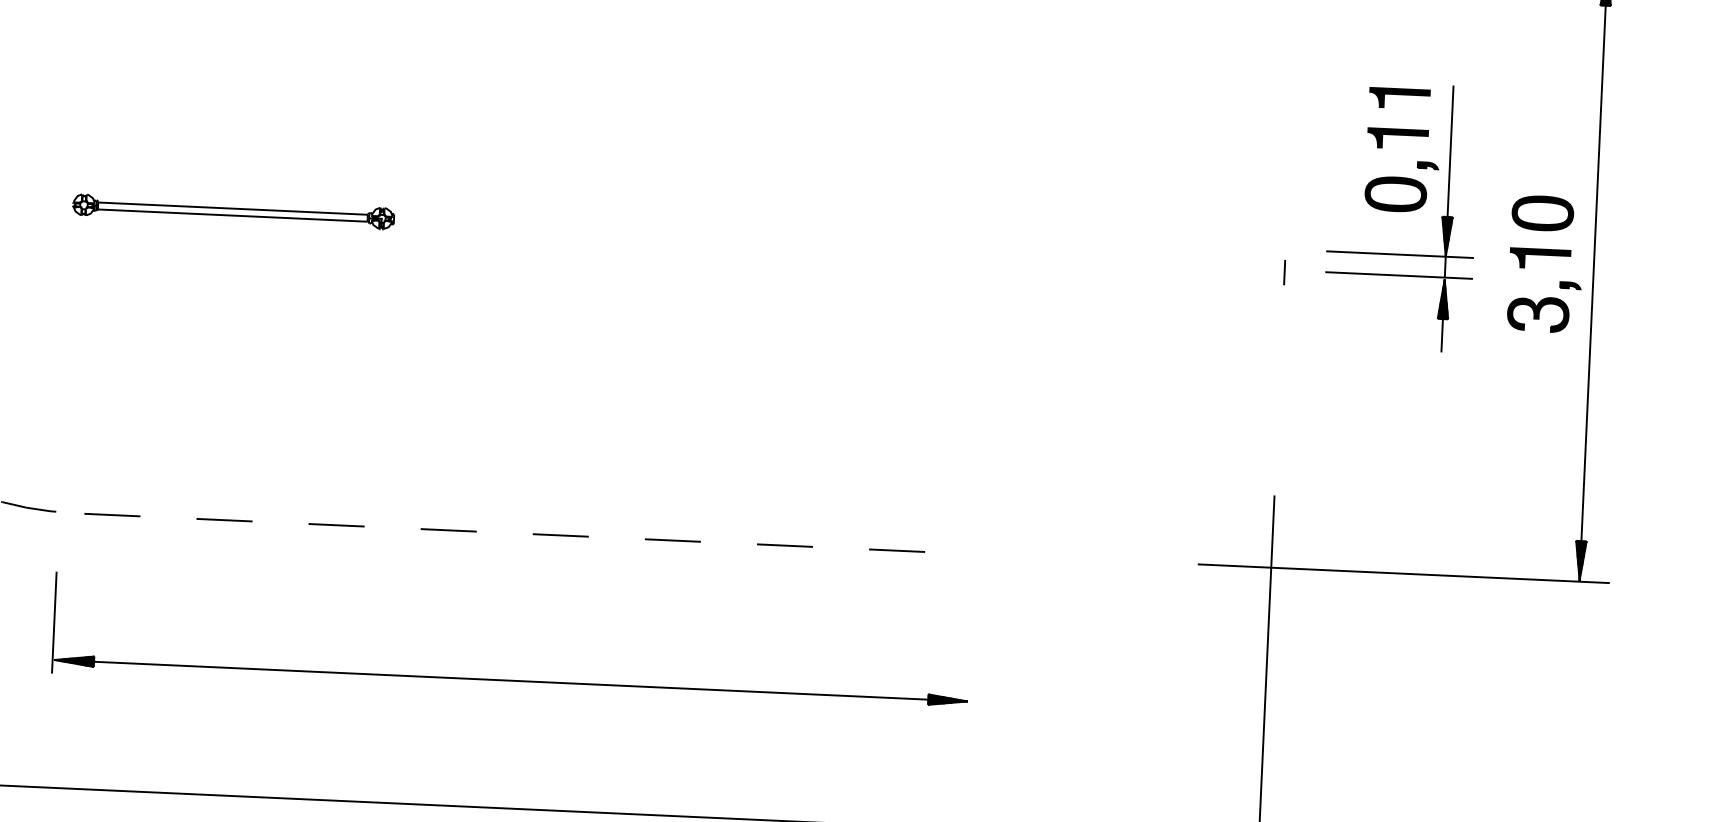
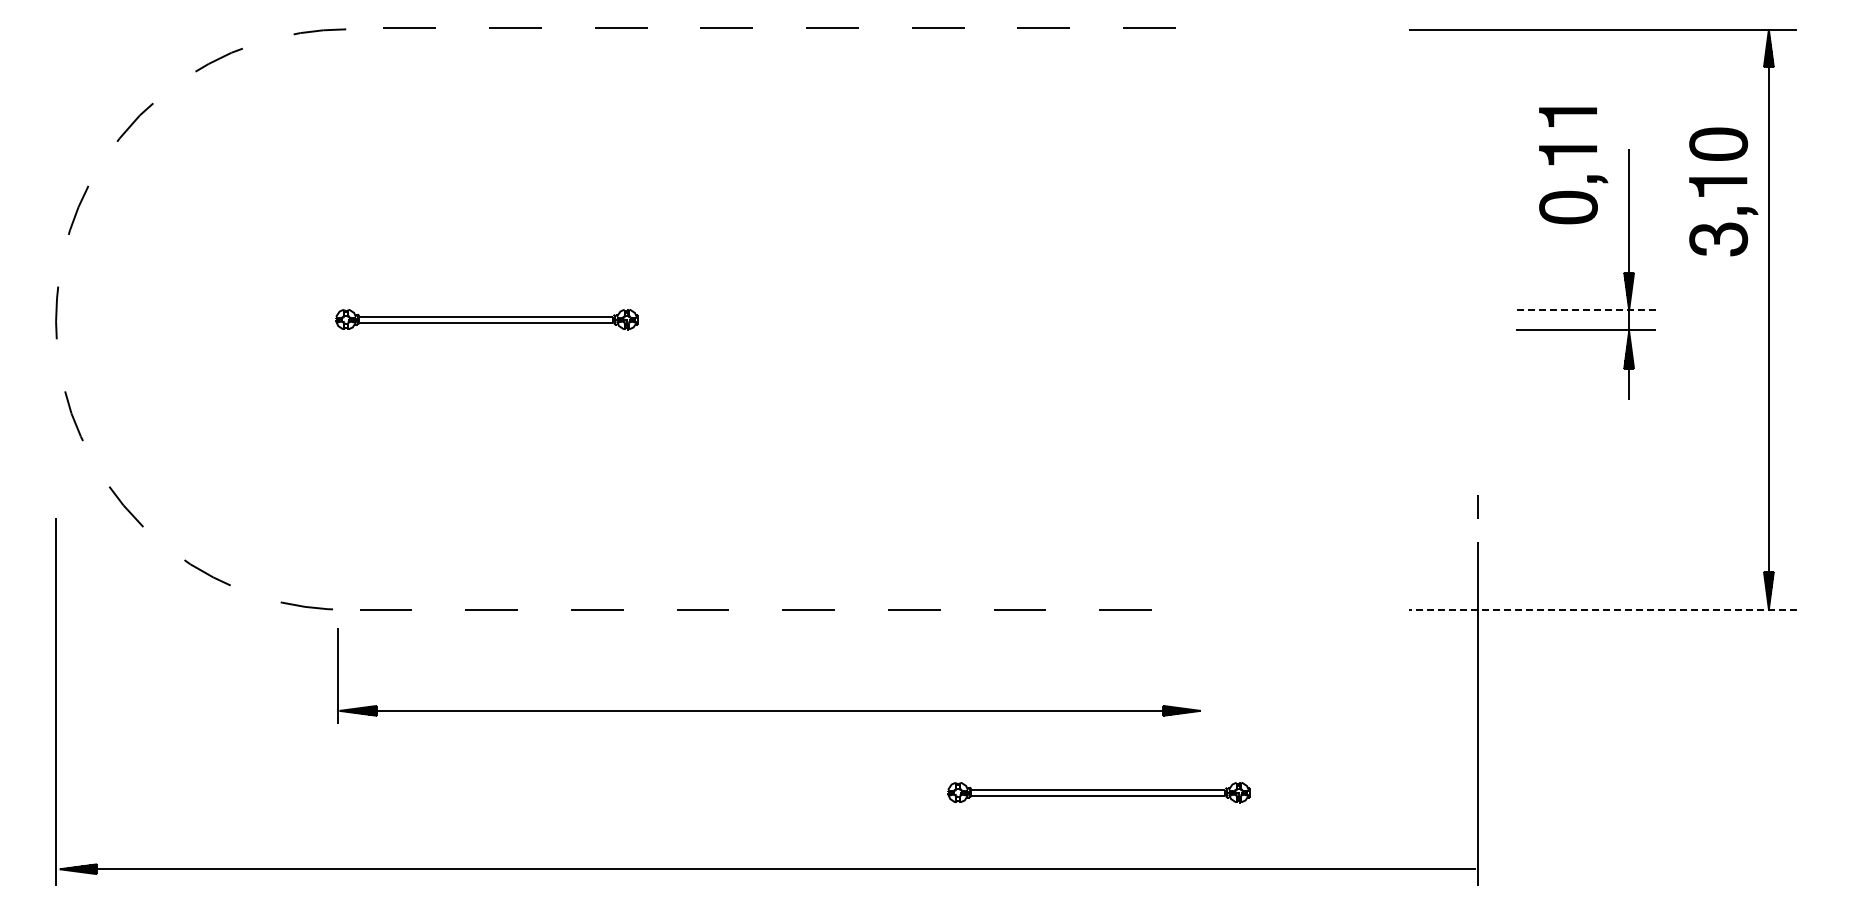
part: (1403, 136) -> (1573, 152), moved
line: (1400, 255) -> (1586, 310), solid -> dashed
part: (1546, 255) -> (1723, 183), moved
line: (1283, 272) -> (1477, 506), moved
line: (1403, 574) -> (1602, 610), solid -> dashed
part: (509, 680) -> (768, 710), moved
part: (859, 742) -> (1098, 792), added

